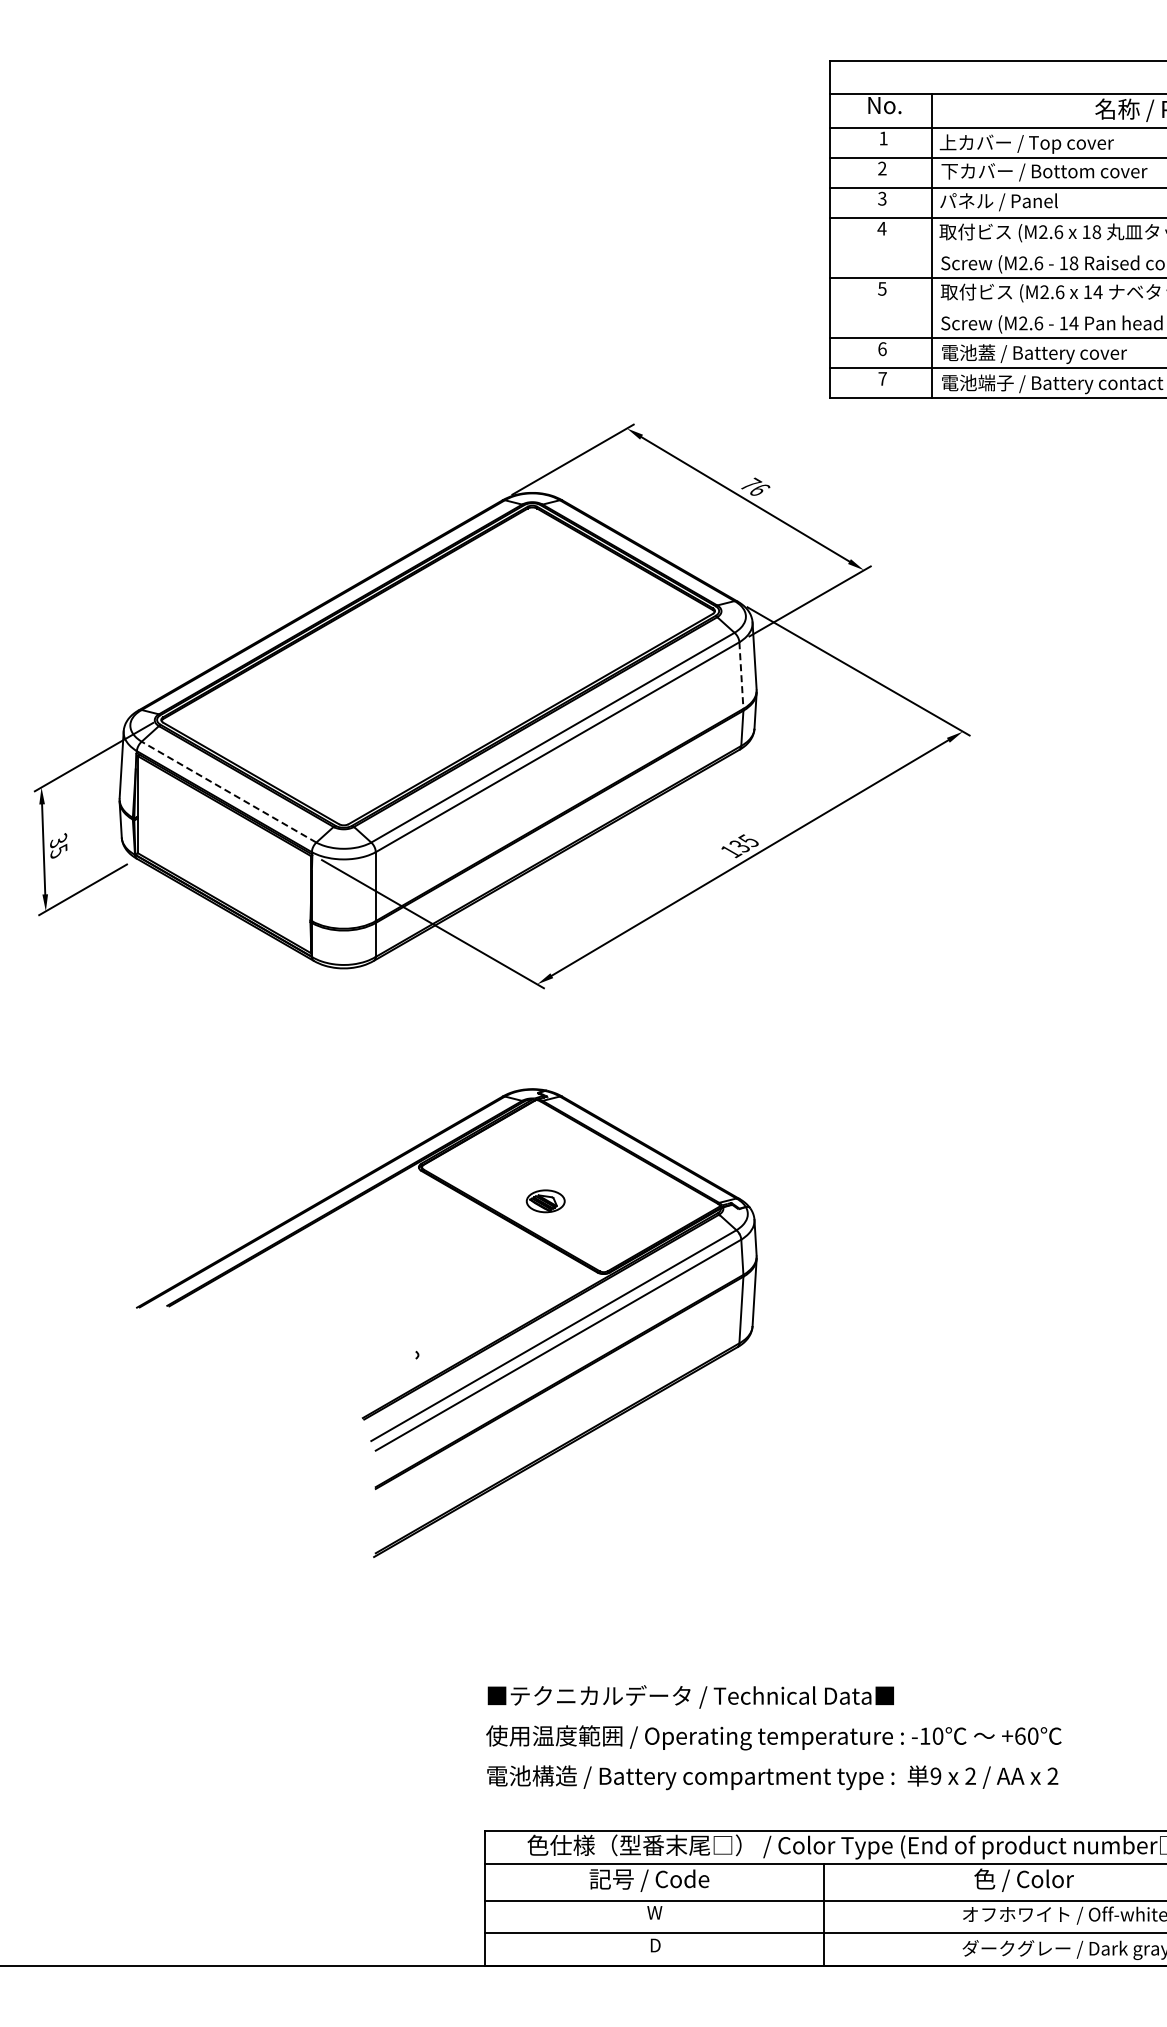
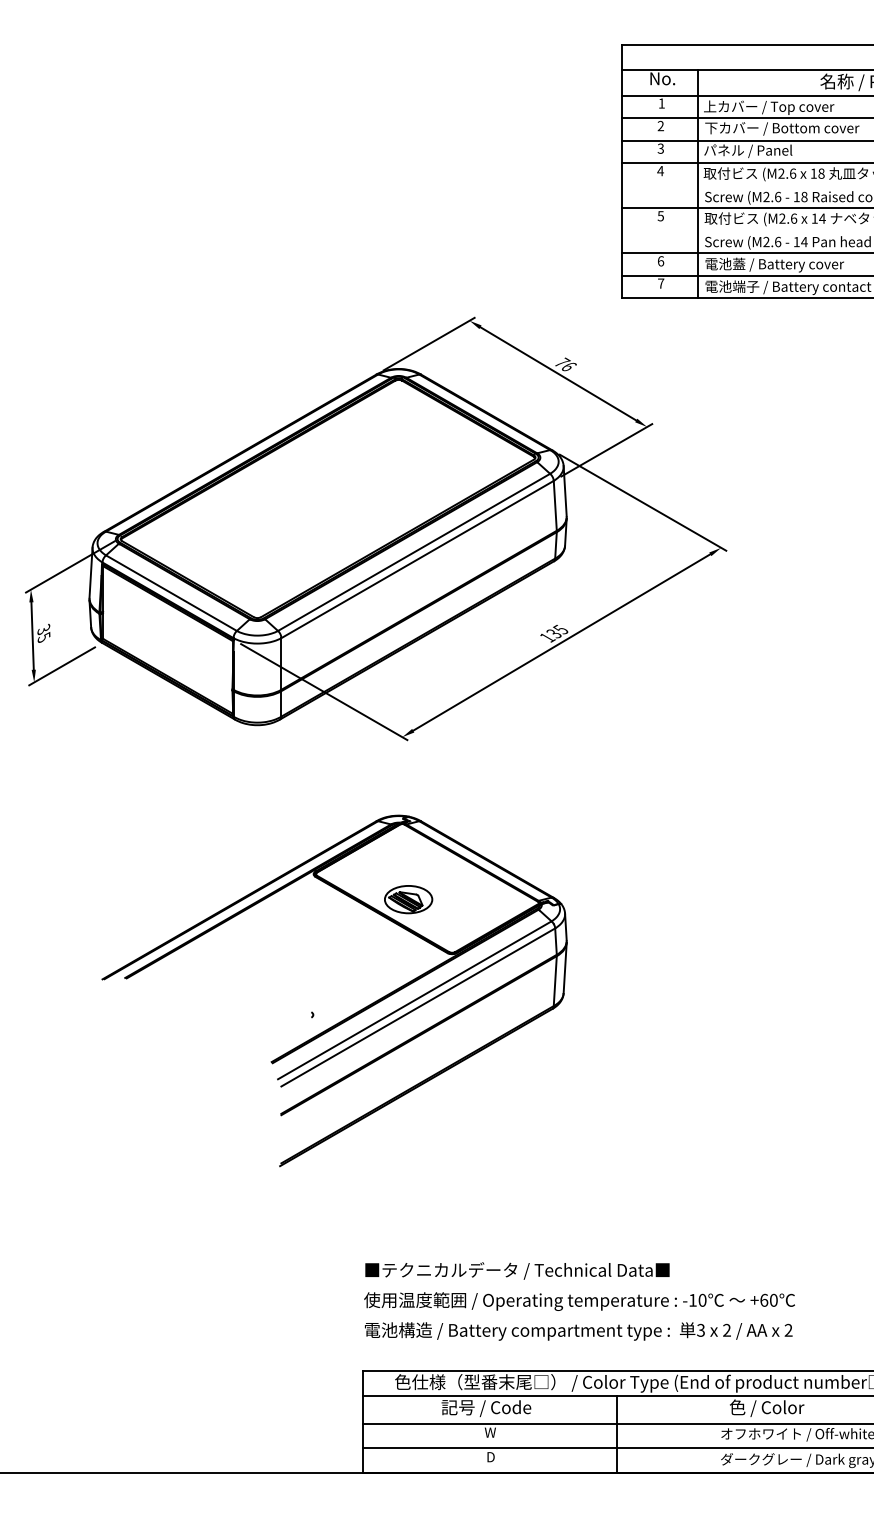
line: (741, 676) -> (555, 506), dashed -> solid
line: (229, 792) -> (171, 593), dashed -> solid
part: (545, 1201) -> (408, 899), size x1.67
text: (935, 1775) -> (700, 1329), 9 -> 3

